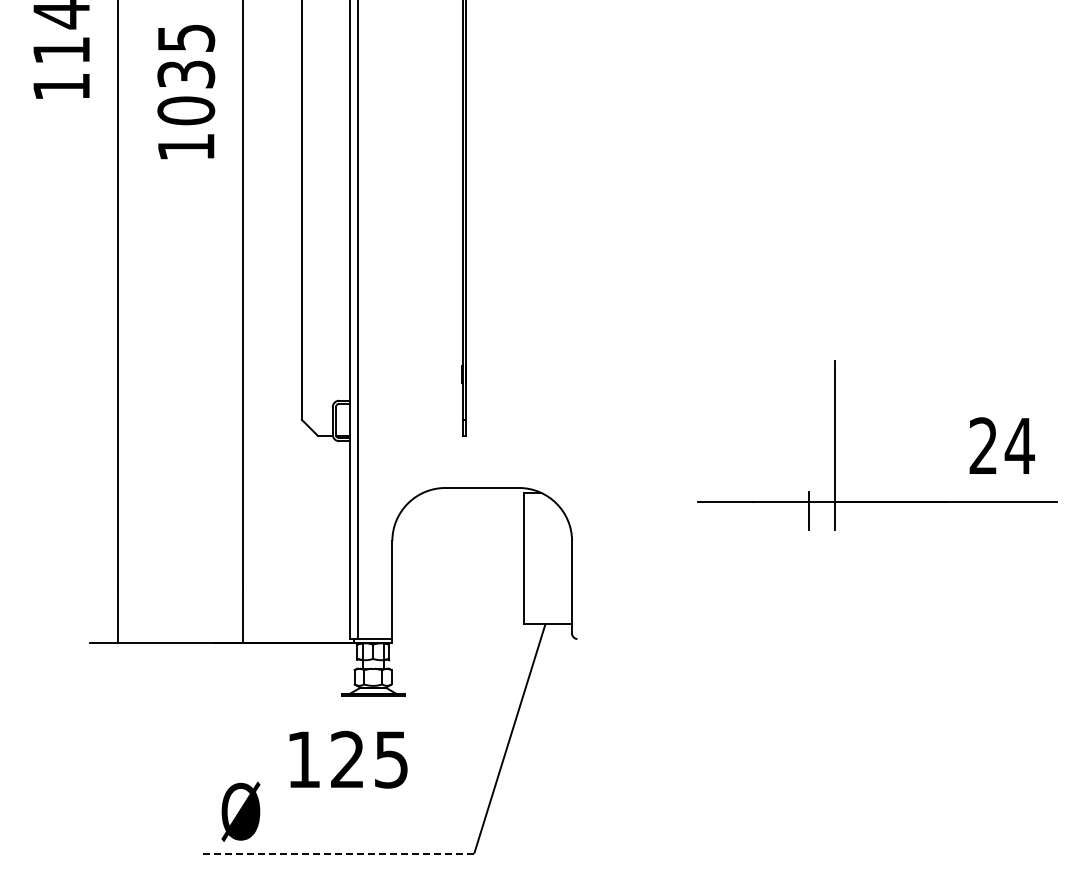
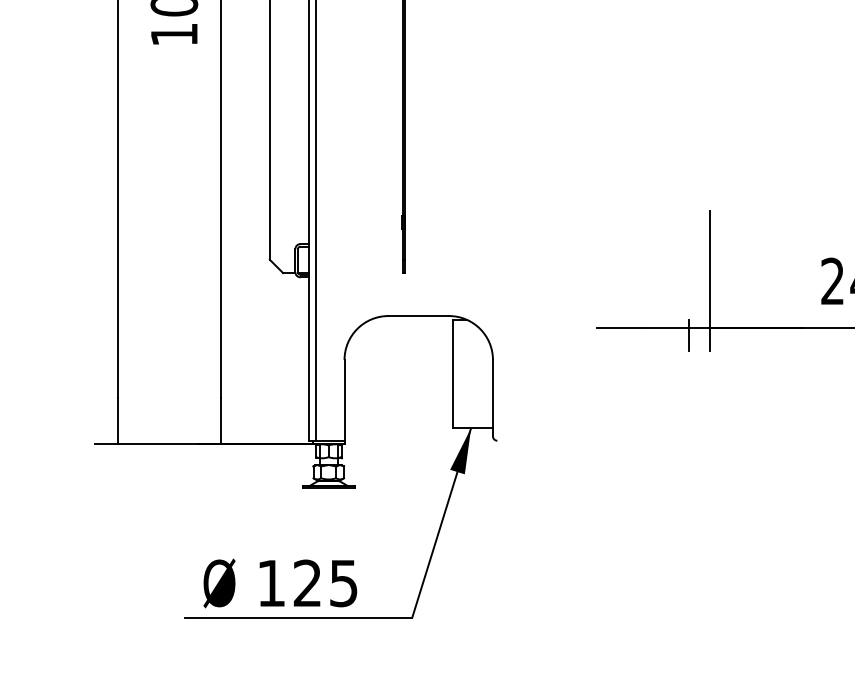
fill: (532, 651) -> (460, 451), added
text: (348, 759) -> (308, 583), moved
line: (336, 853) -> (298, 617), dashed -> solid

